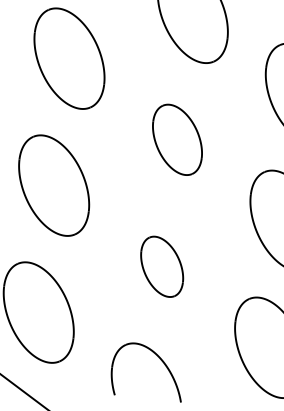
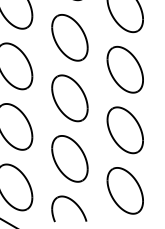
part: (176, 139) -> (69, 98), size x1.43
part: (161, 265) -> (69, 158), size x1.67

